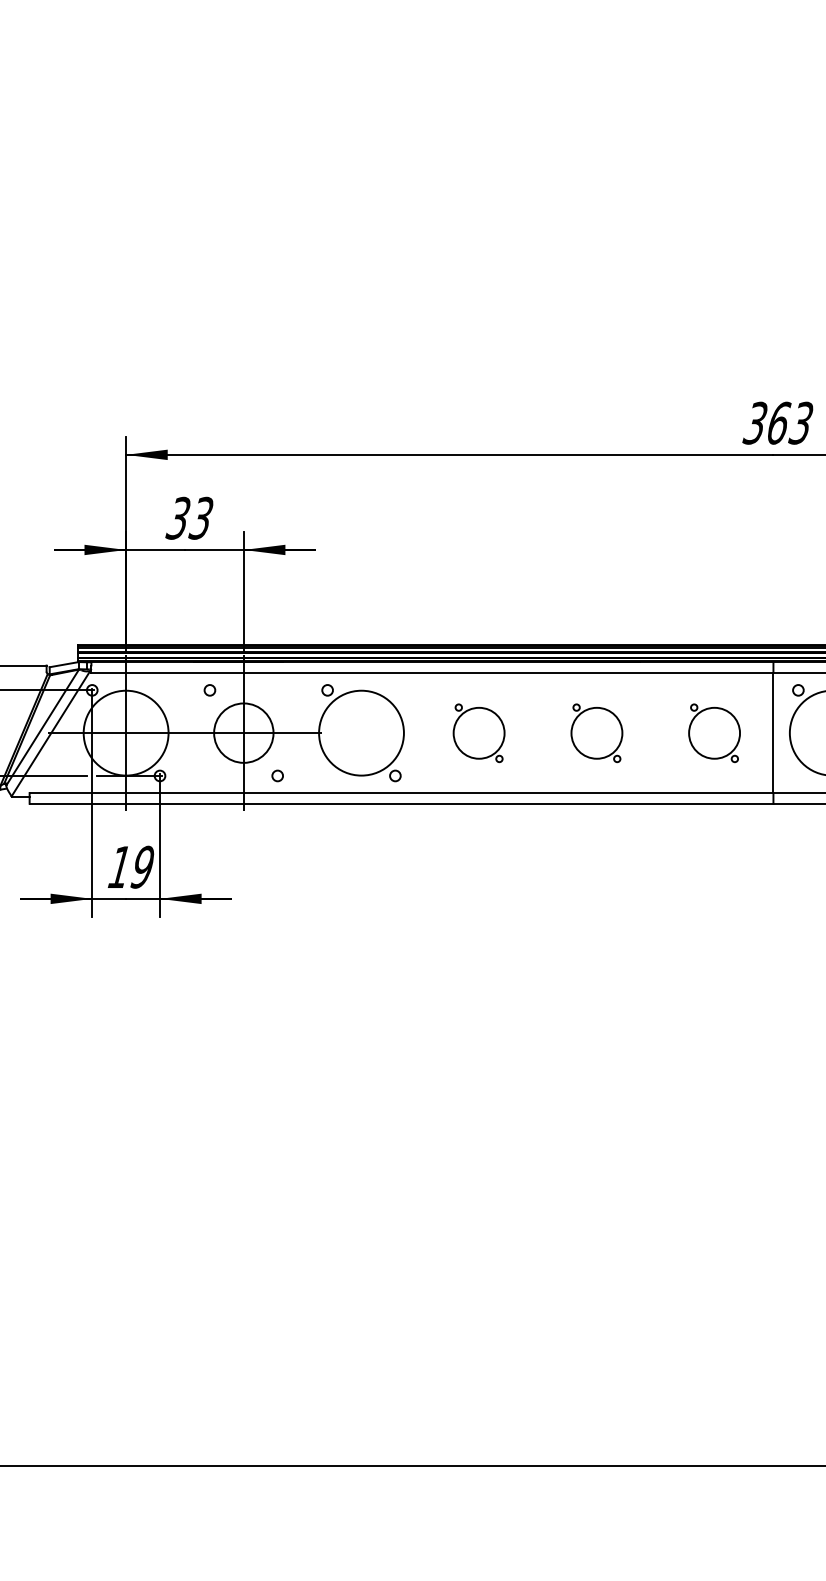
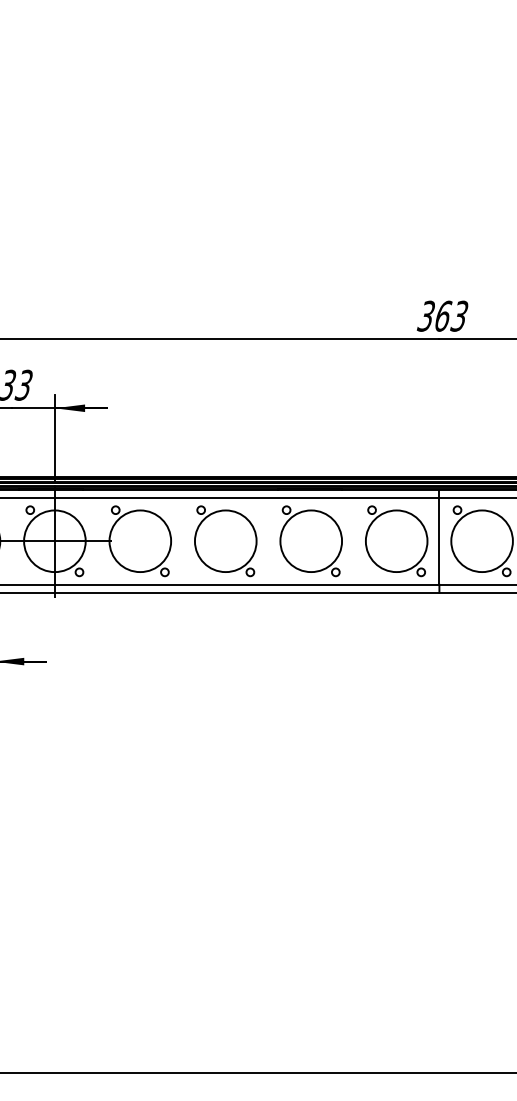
circle: (243, 732) -> (54, 540), size x1.43
part: (478, 733) -> (225, 541), size x1.67
part: (596, 733) -> (310, 541), size x1.67
part: (714, 733) -> (396, 541), size x1.67

